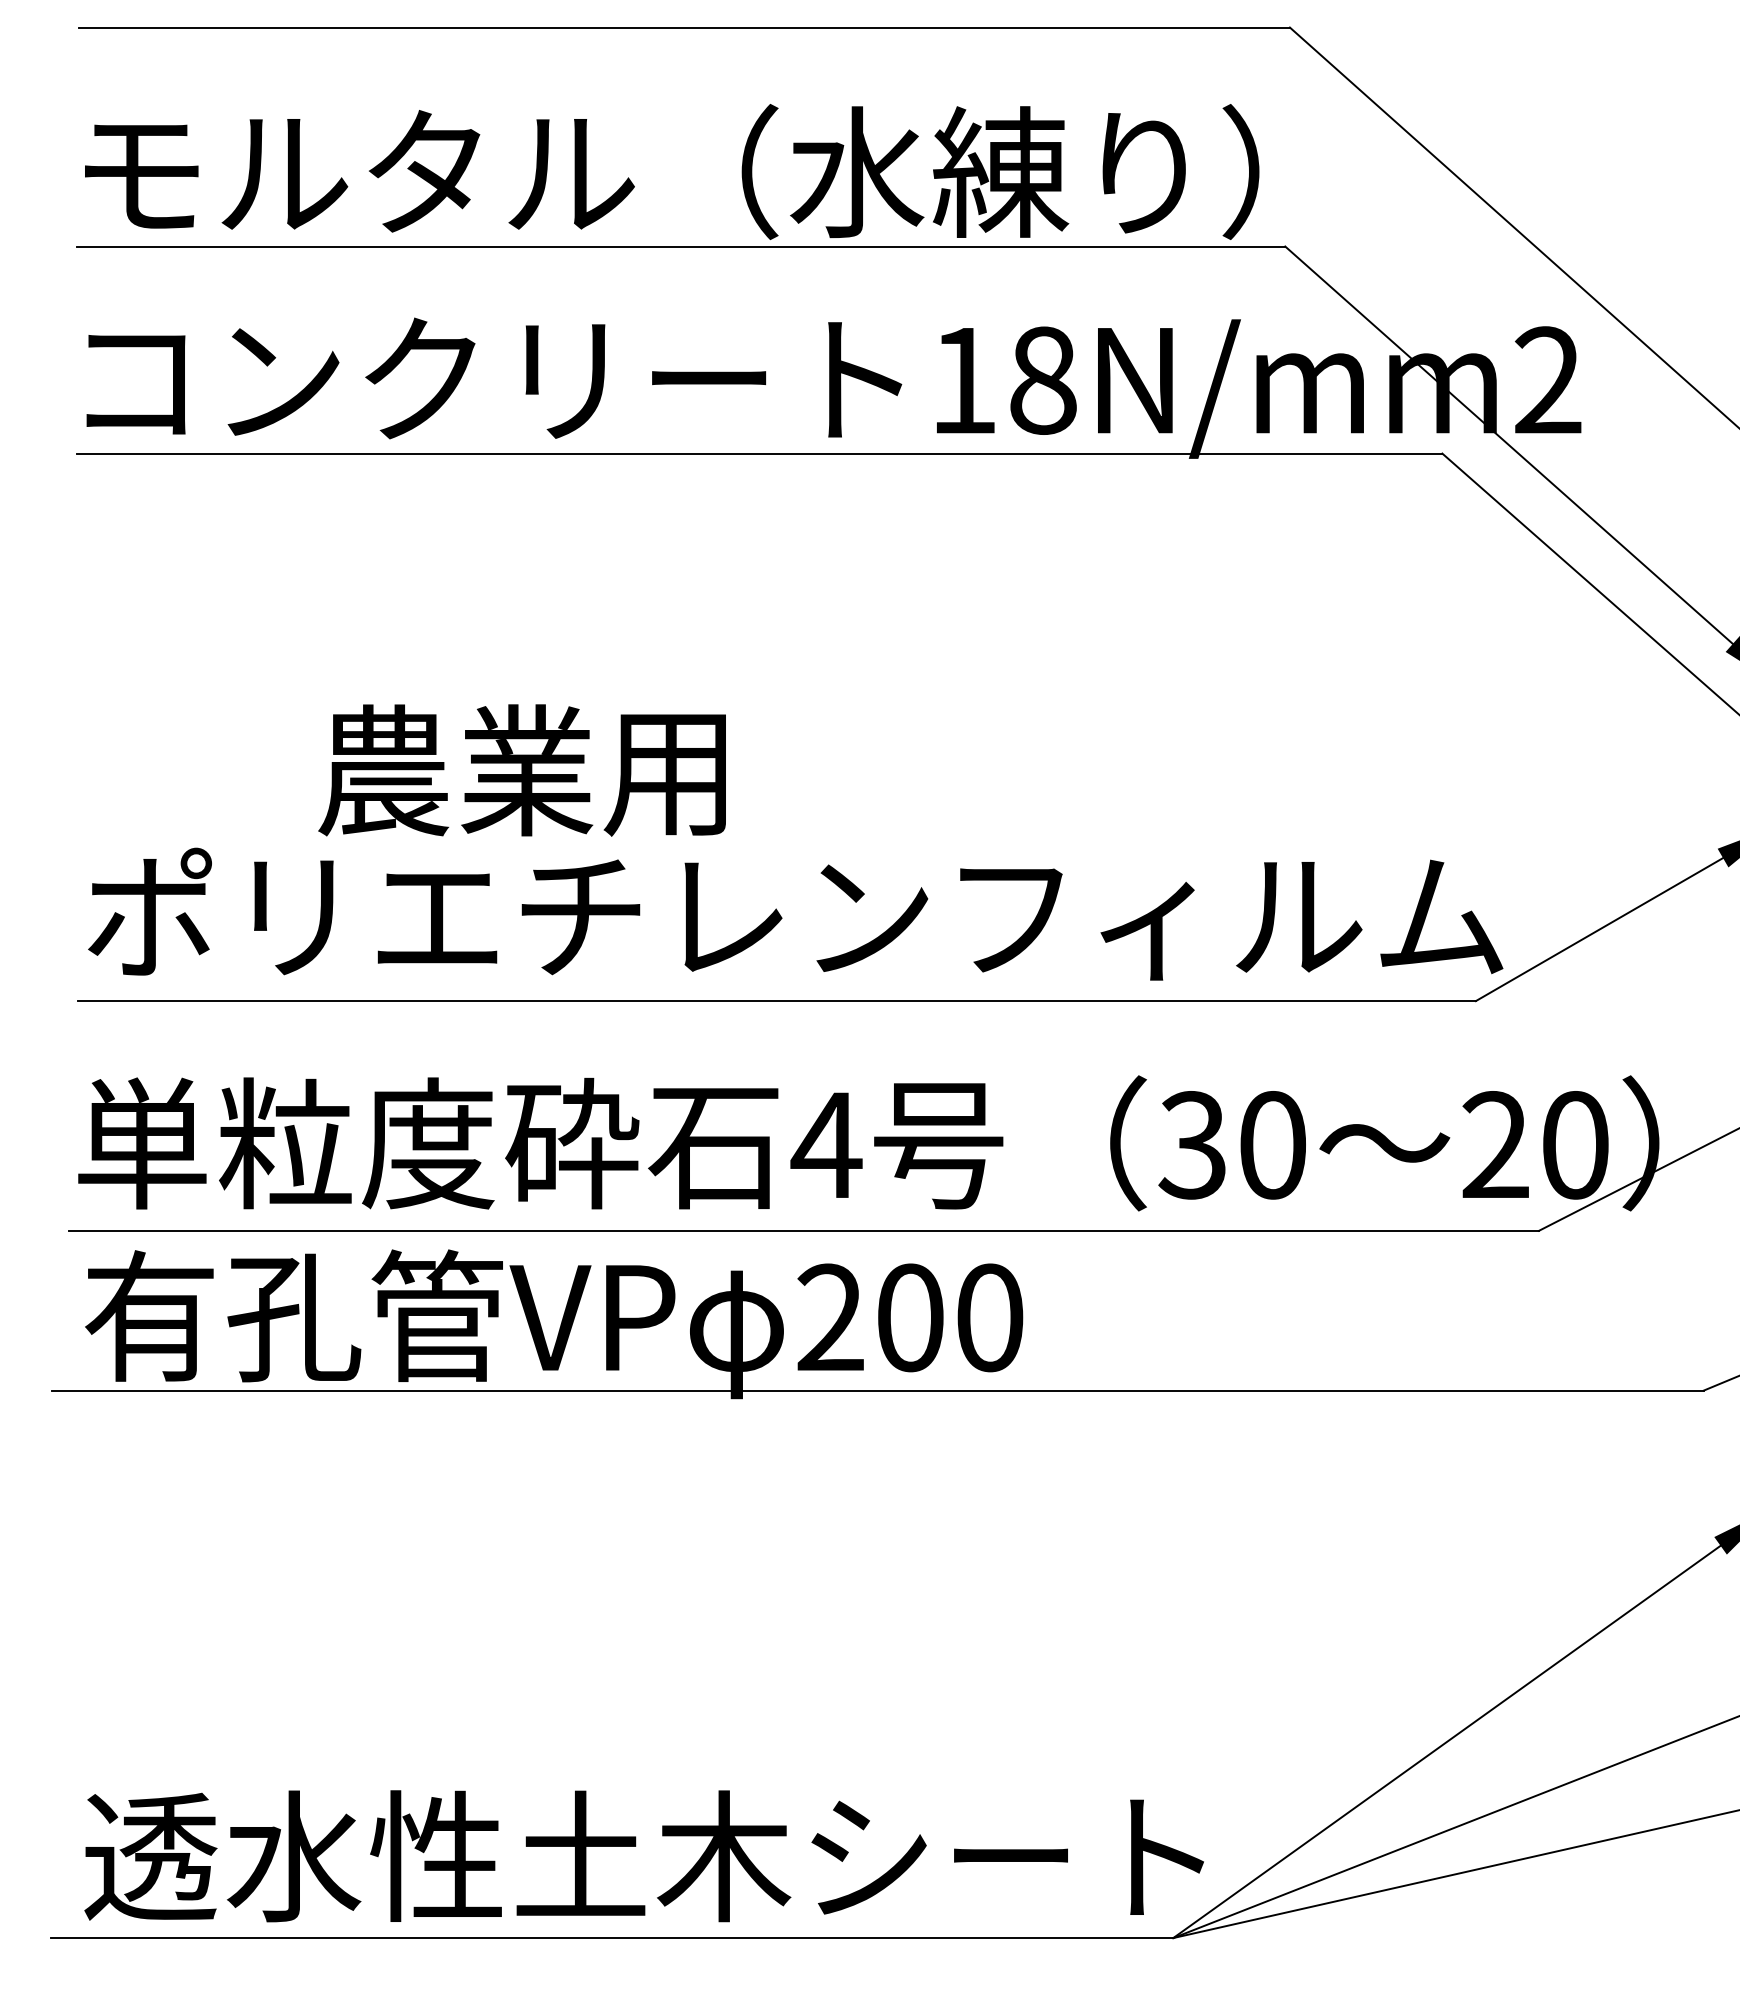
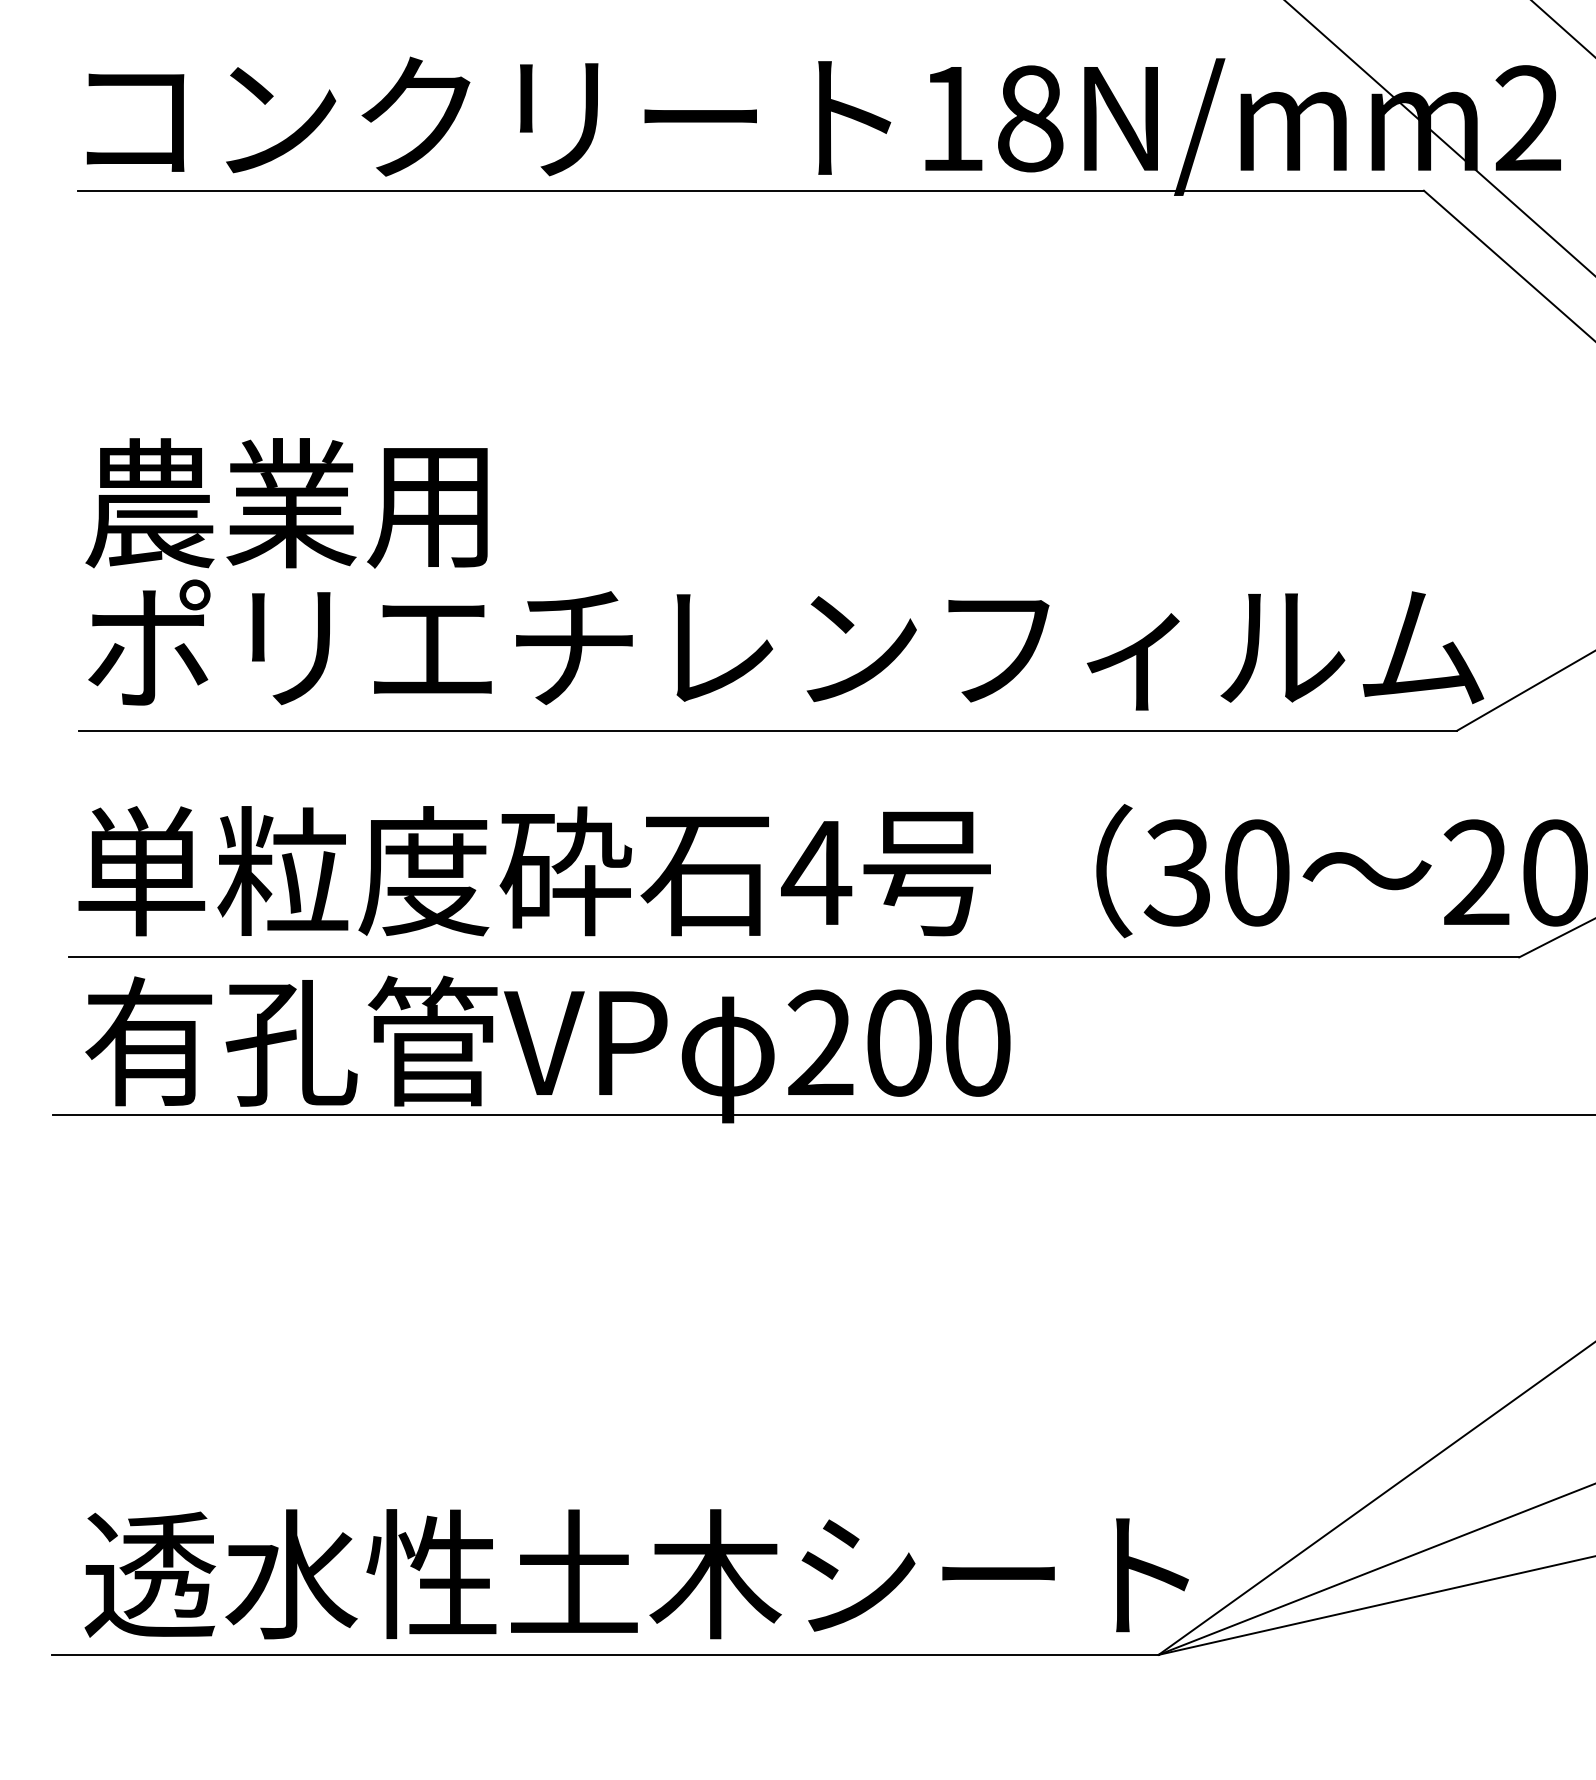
text: (521, 770) -> (285, 503), moved

